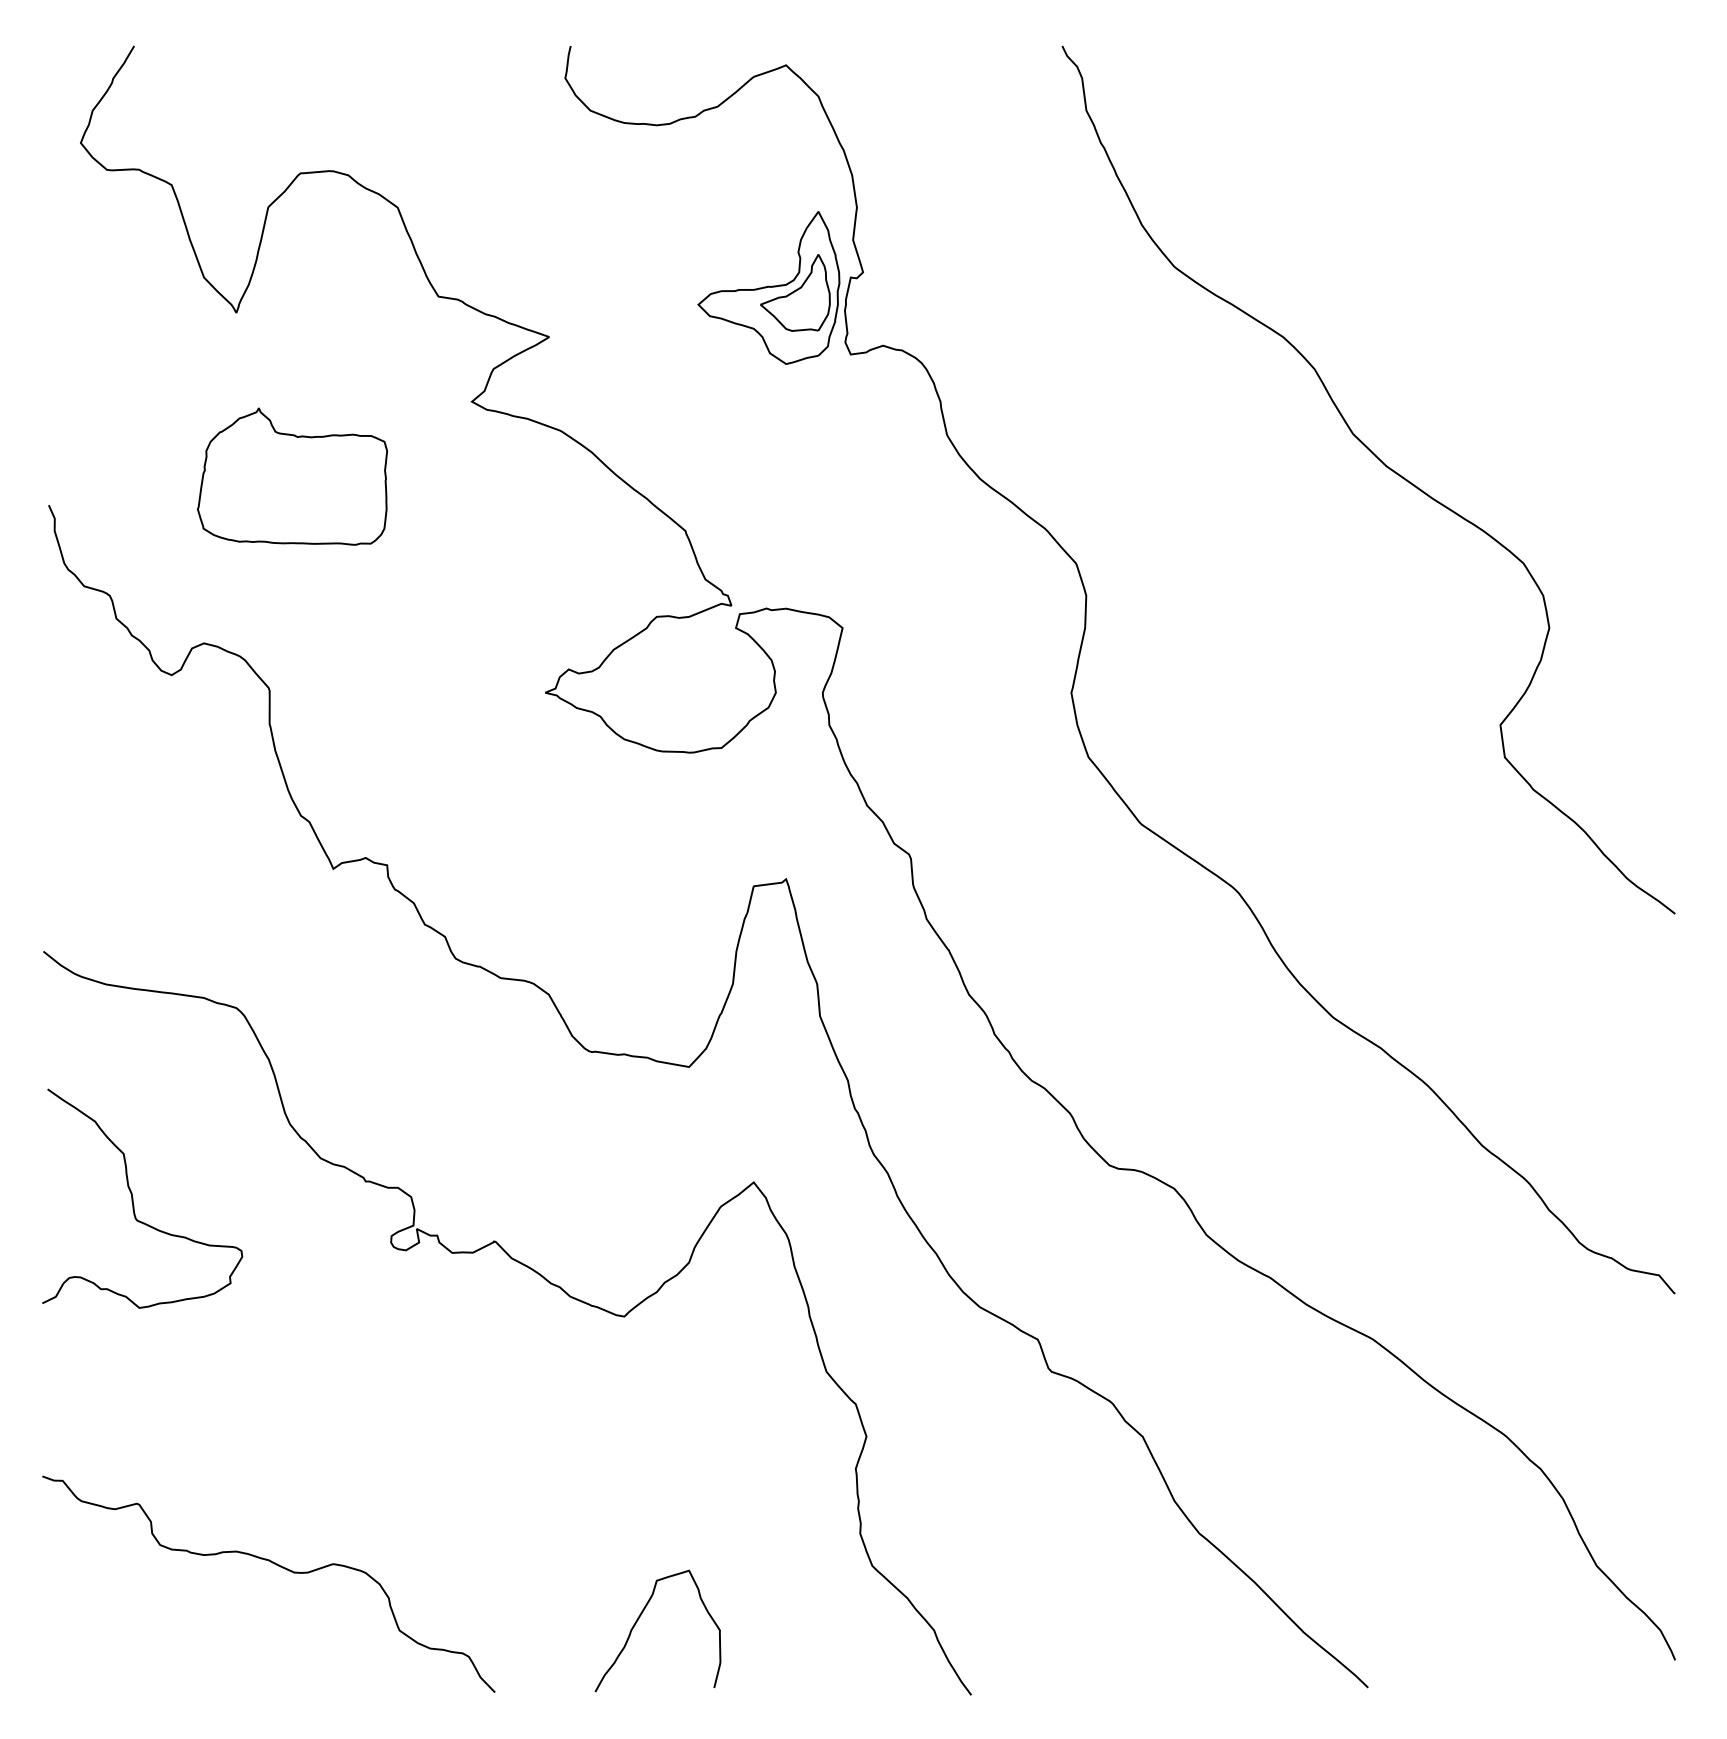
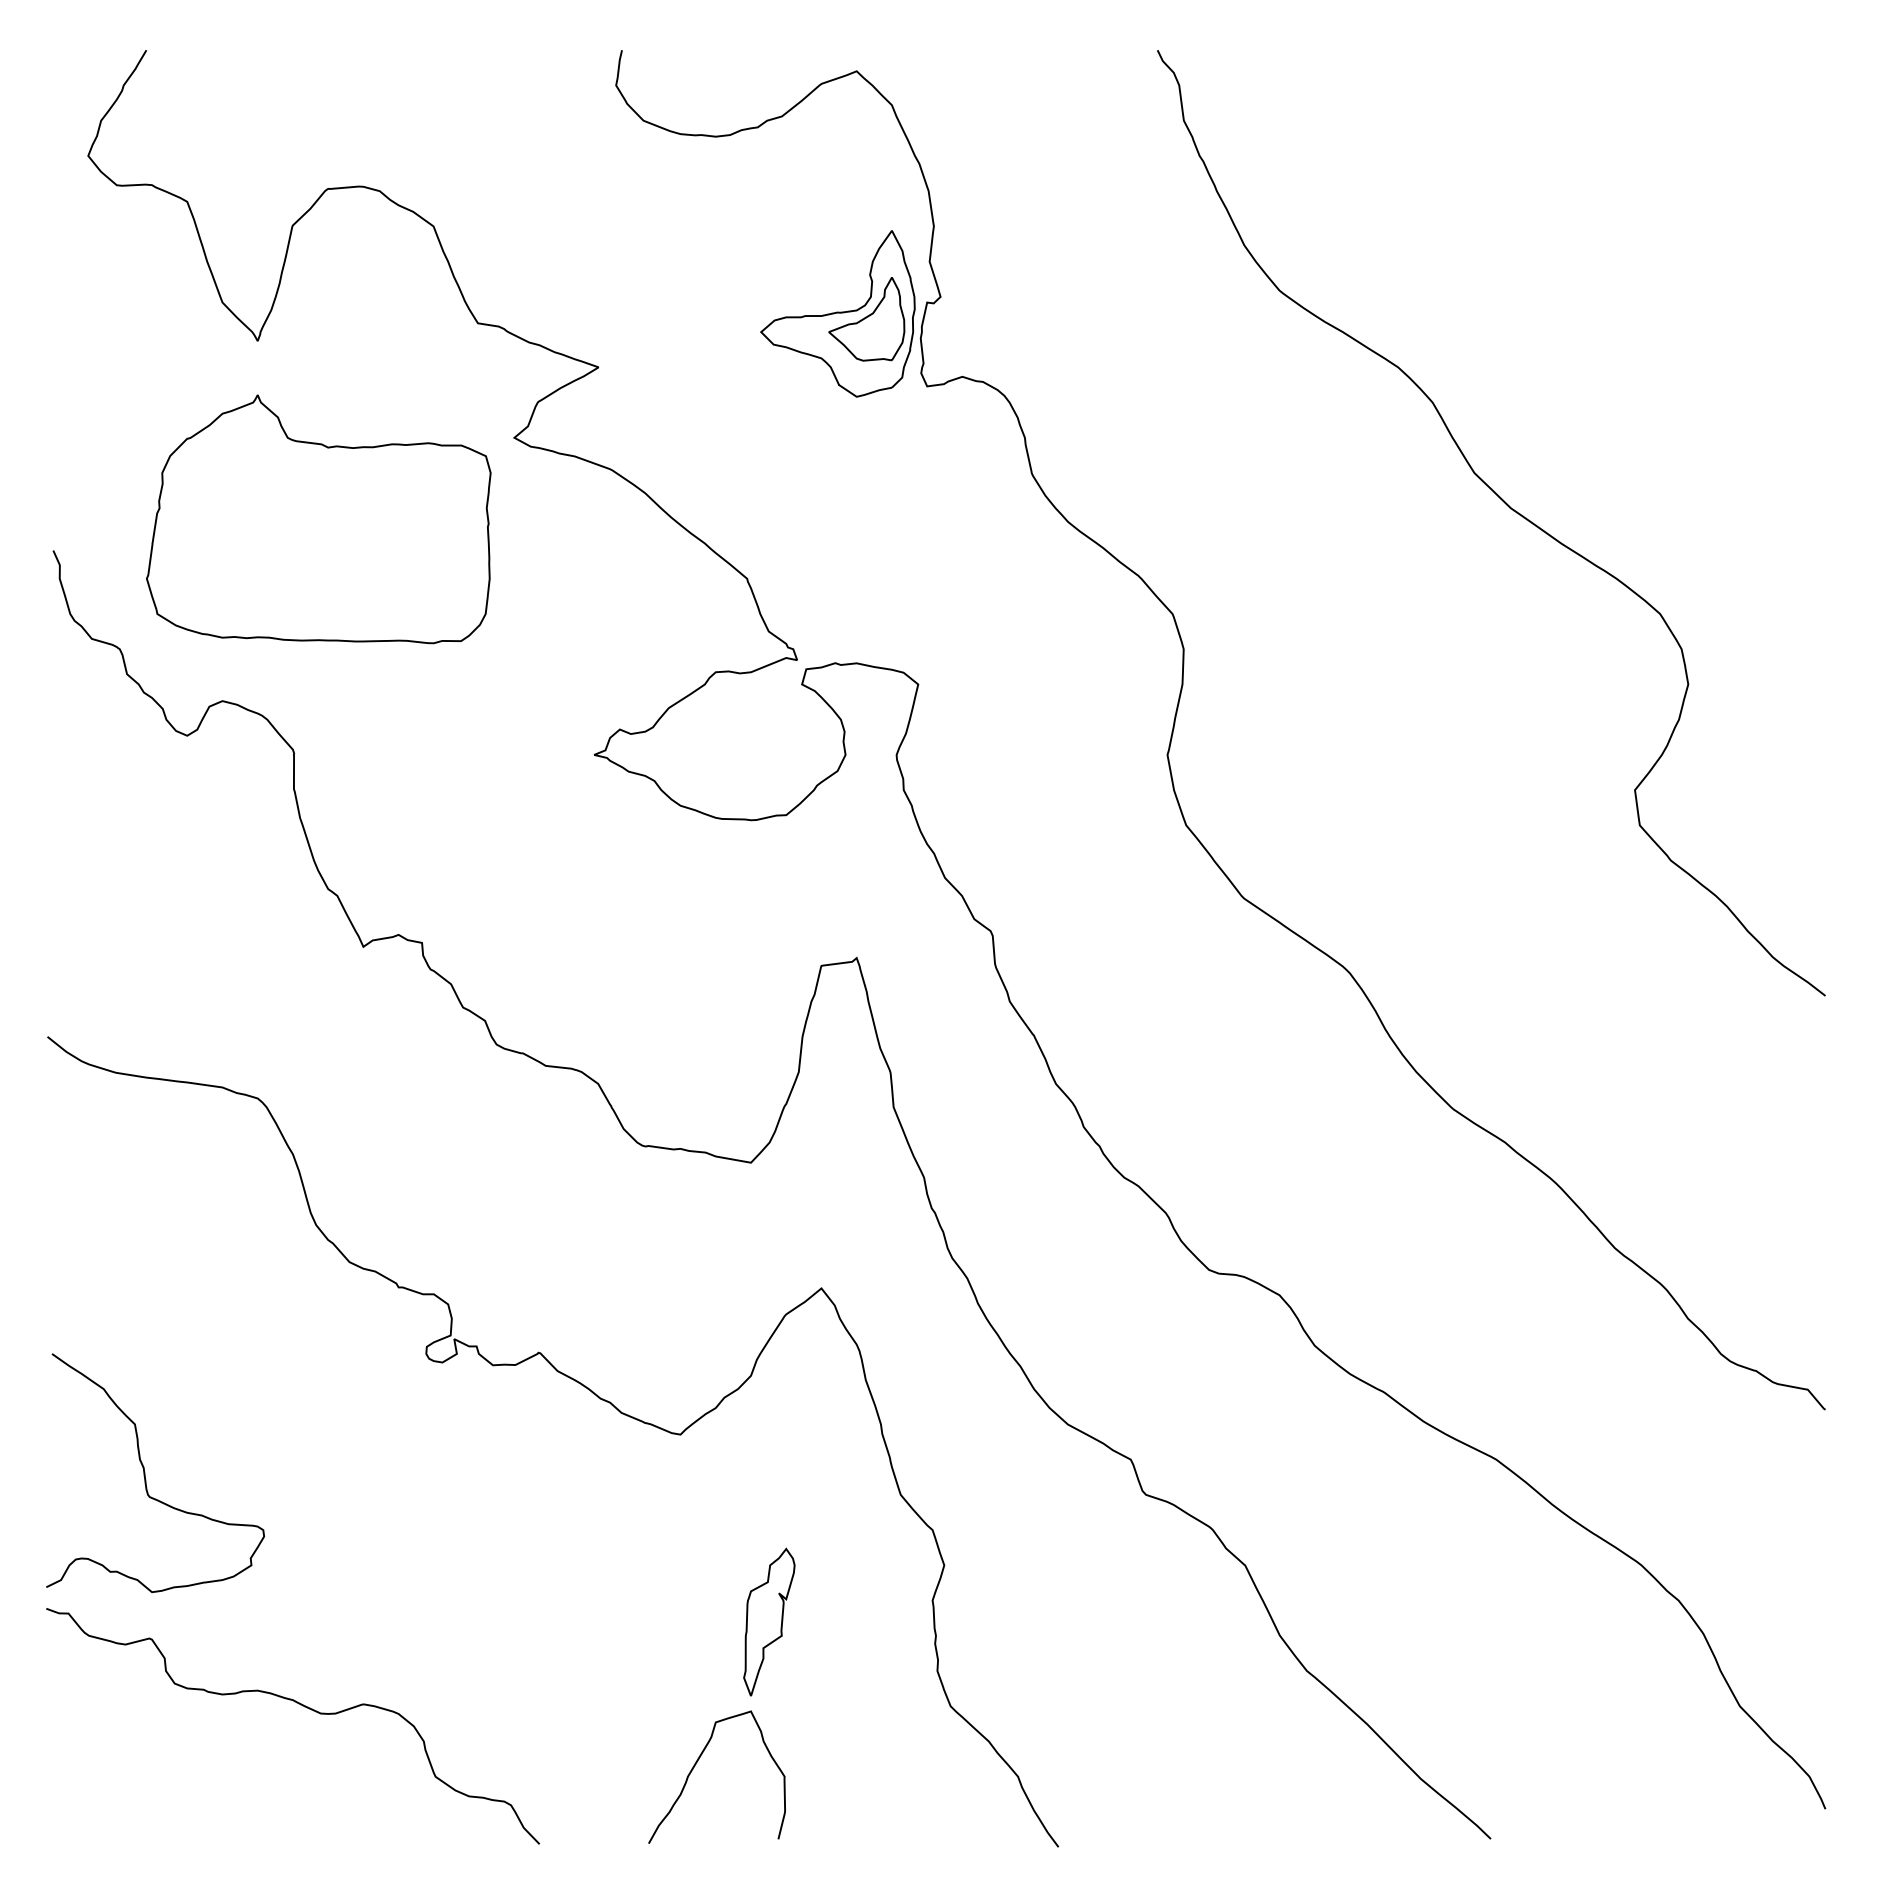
part: (292, 476) -> (318, 519), size x1.67
curve: (133, 1198) -> (145, 1472), moved
part: (706, 1488) -> (769, 1621), added

